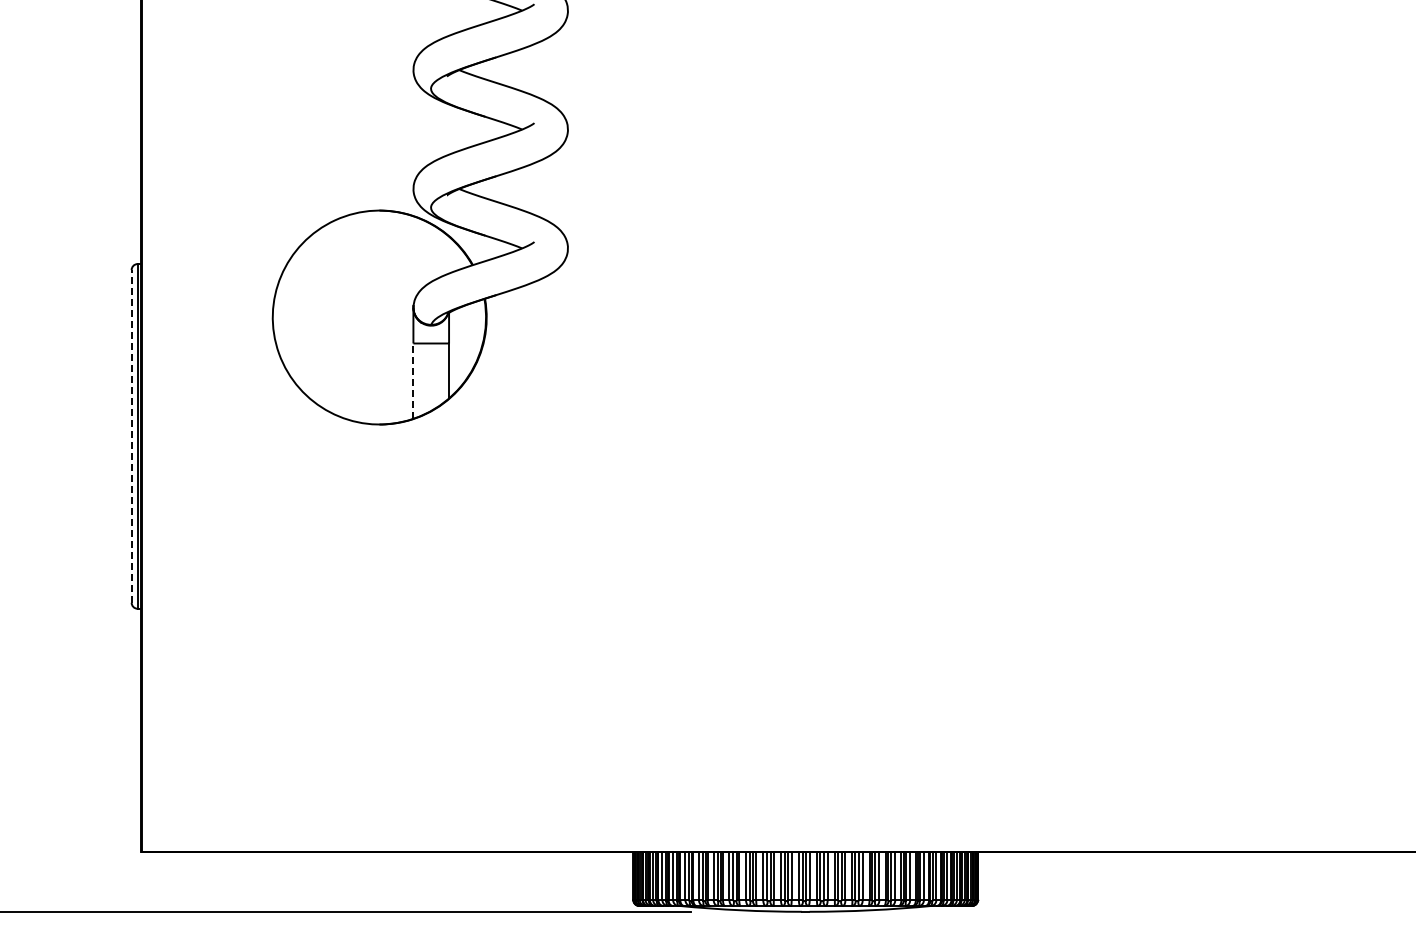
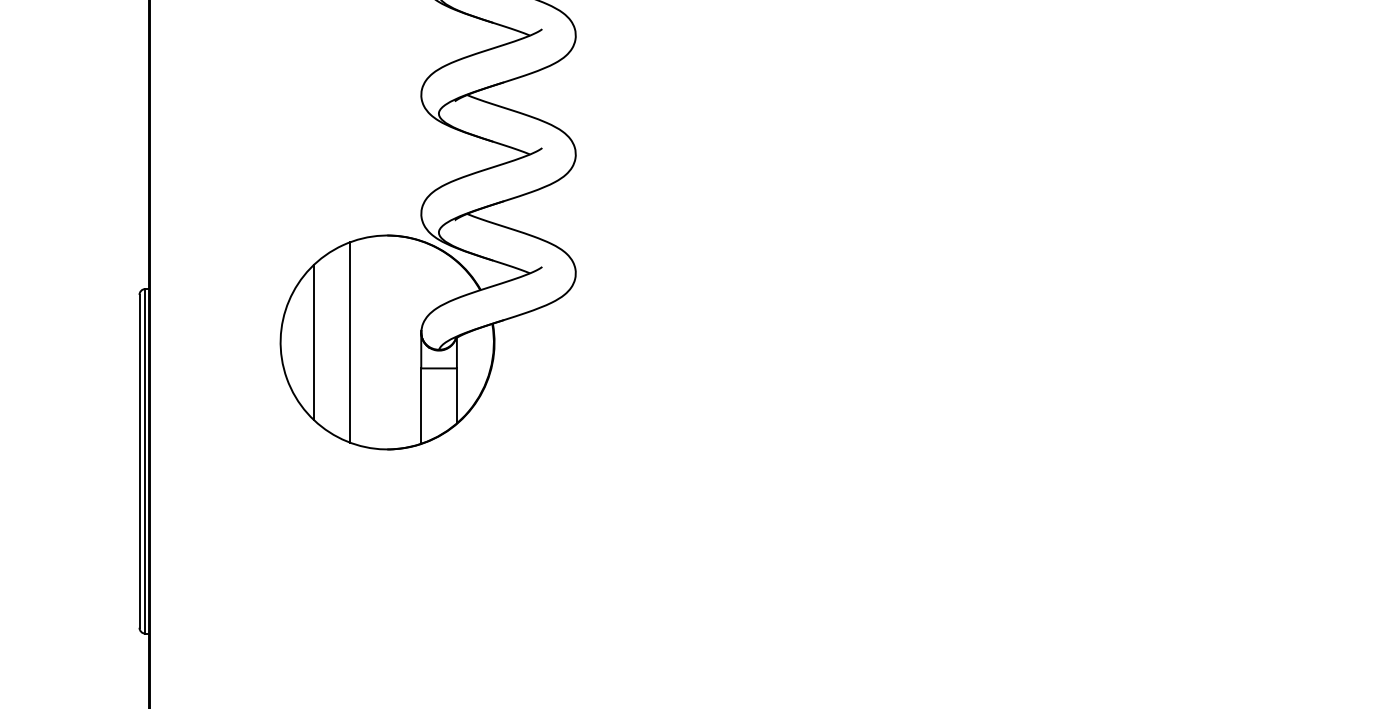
line: (306, 317) -> (314, 342), added
line: (342, 317) -> (350, 342), added
line: (413, 381) -> (421, 406), dashed -> solid
line: (131, 435) -> (139, 460), dashed -> solid

